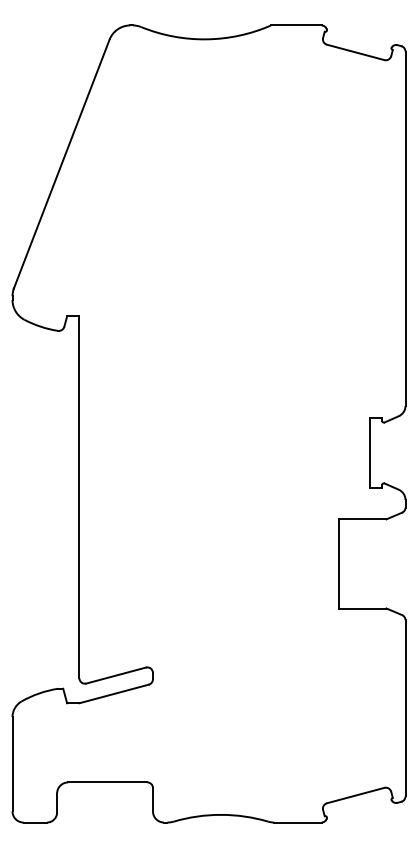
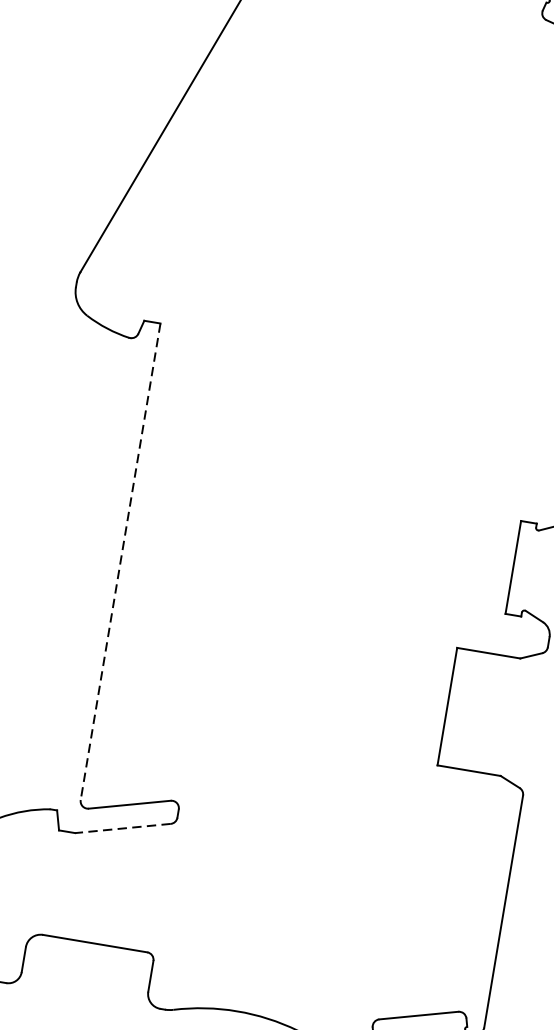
line: (79, 497) -> (120, 562), solid -> dashed
line: (114, 693) -> (123, 827), solid -> dashed

